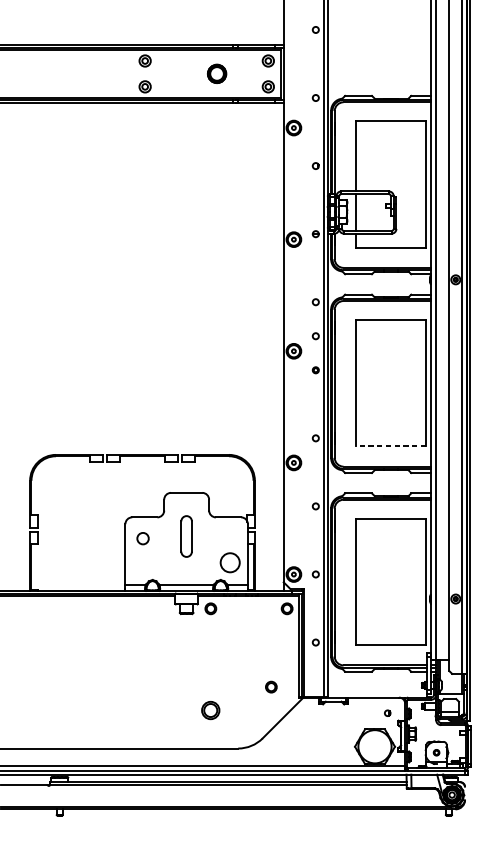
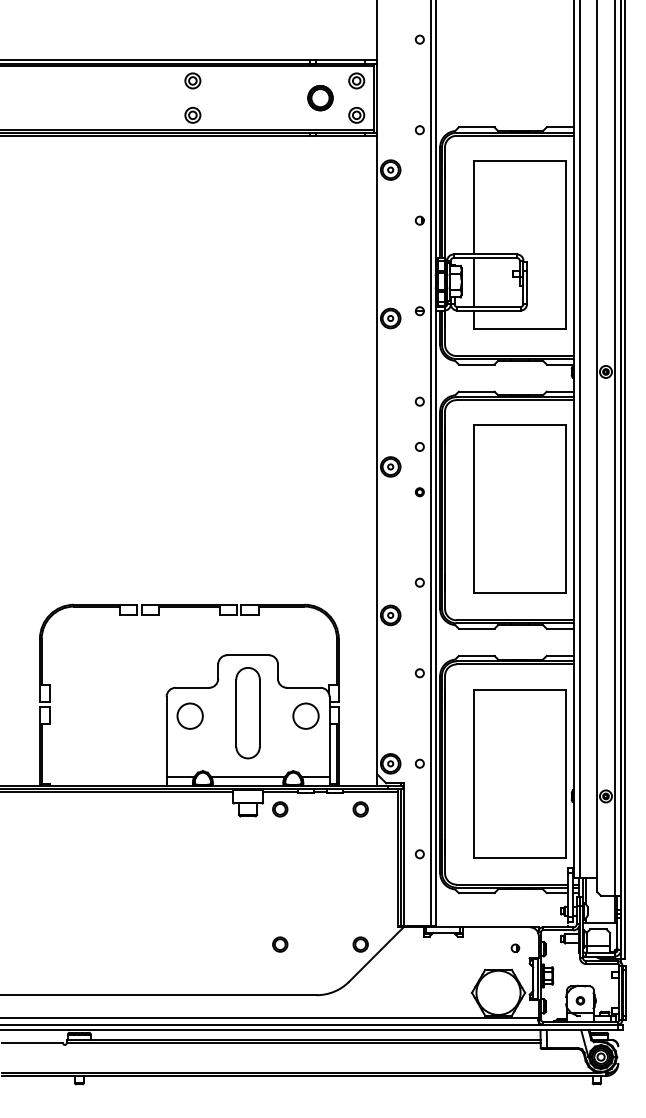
part: (217, 74) -> (320, 98), moved
line: (390, 446) -> (519, 593), dashed -> solid
part: (186, 536) -> (247, 713), size x1.67
circle: (142, 538) -> (189, 715), size x1.67
circle: (229, 562) -> (305, 715), moved
part: (286, 608) -> (360, 809), moved
part: (271, 687) -> (360, 944), moved
part: (211, 710) -> (280, 944), size x0.62

